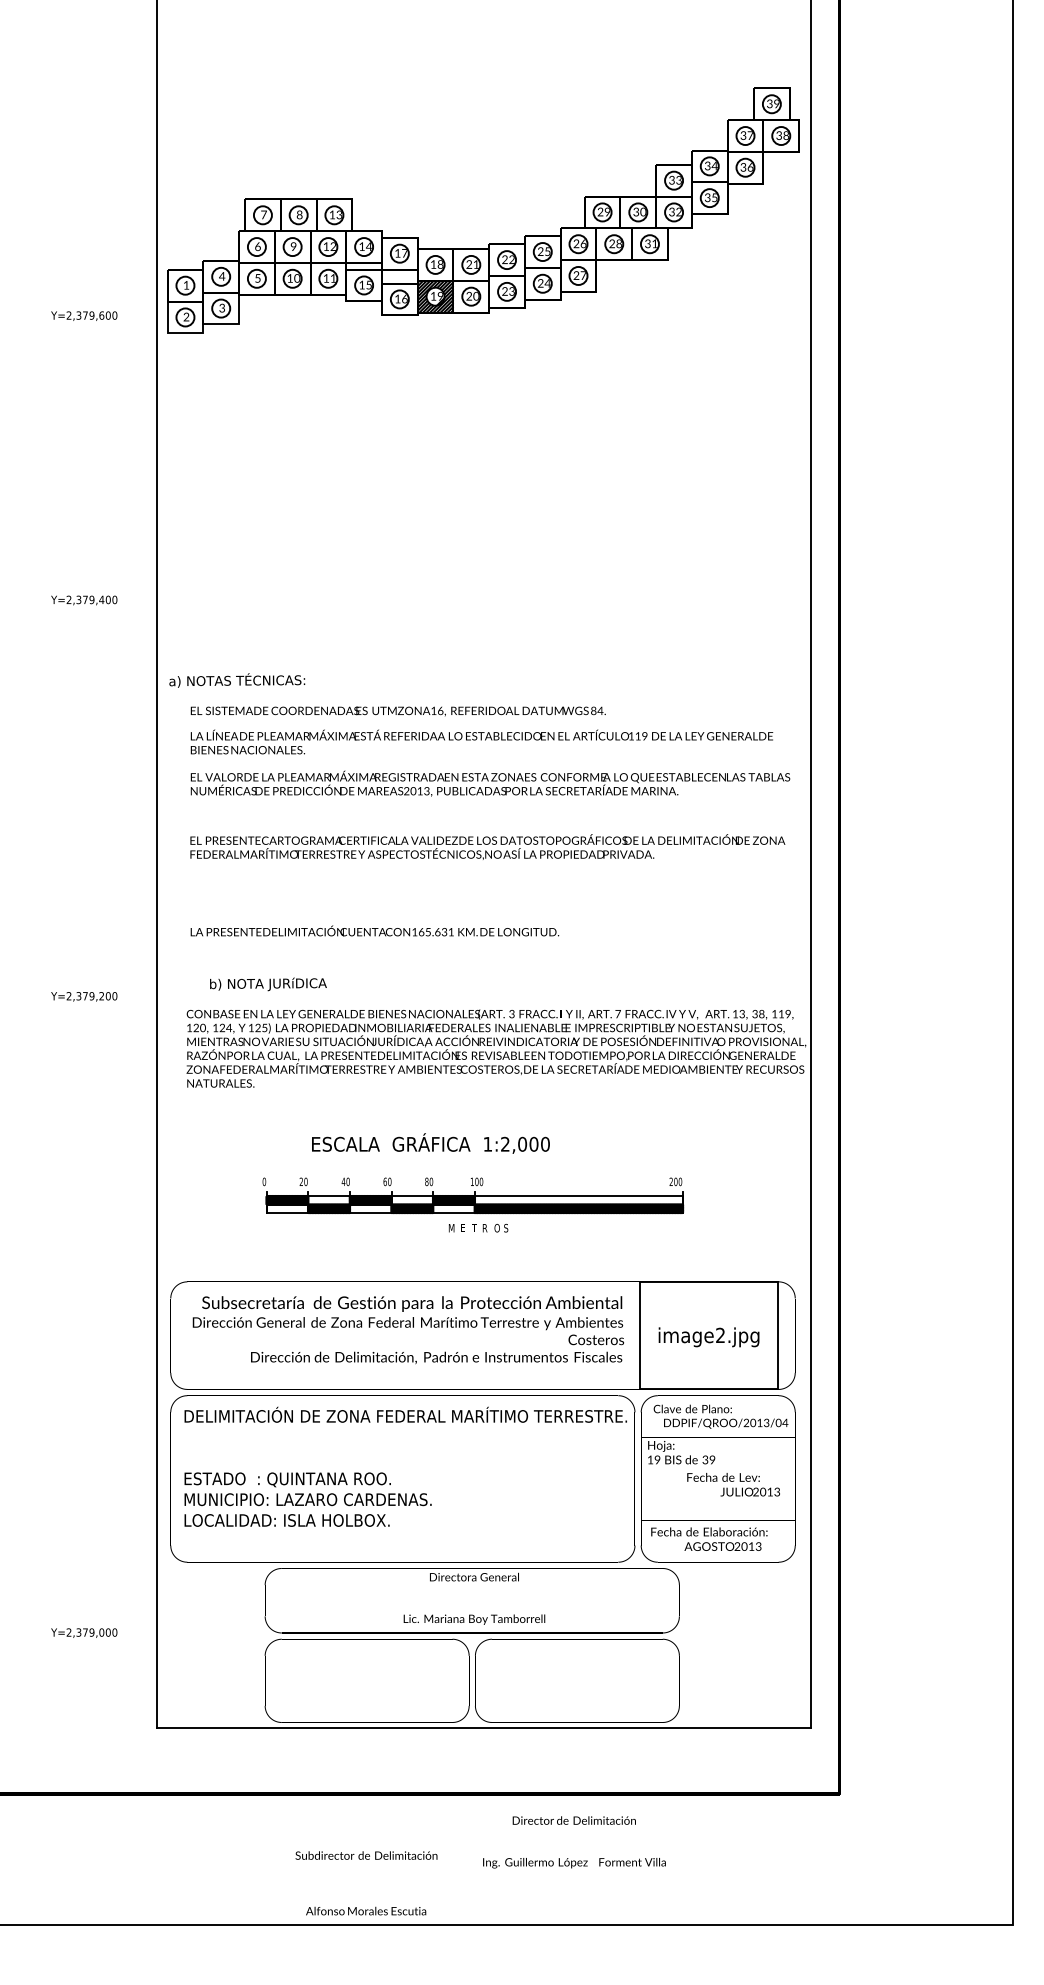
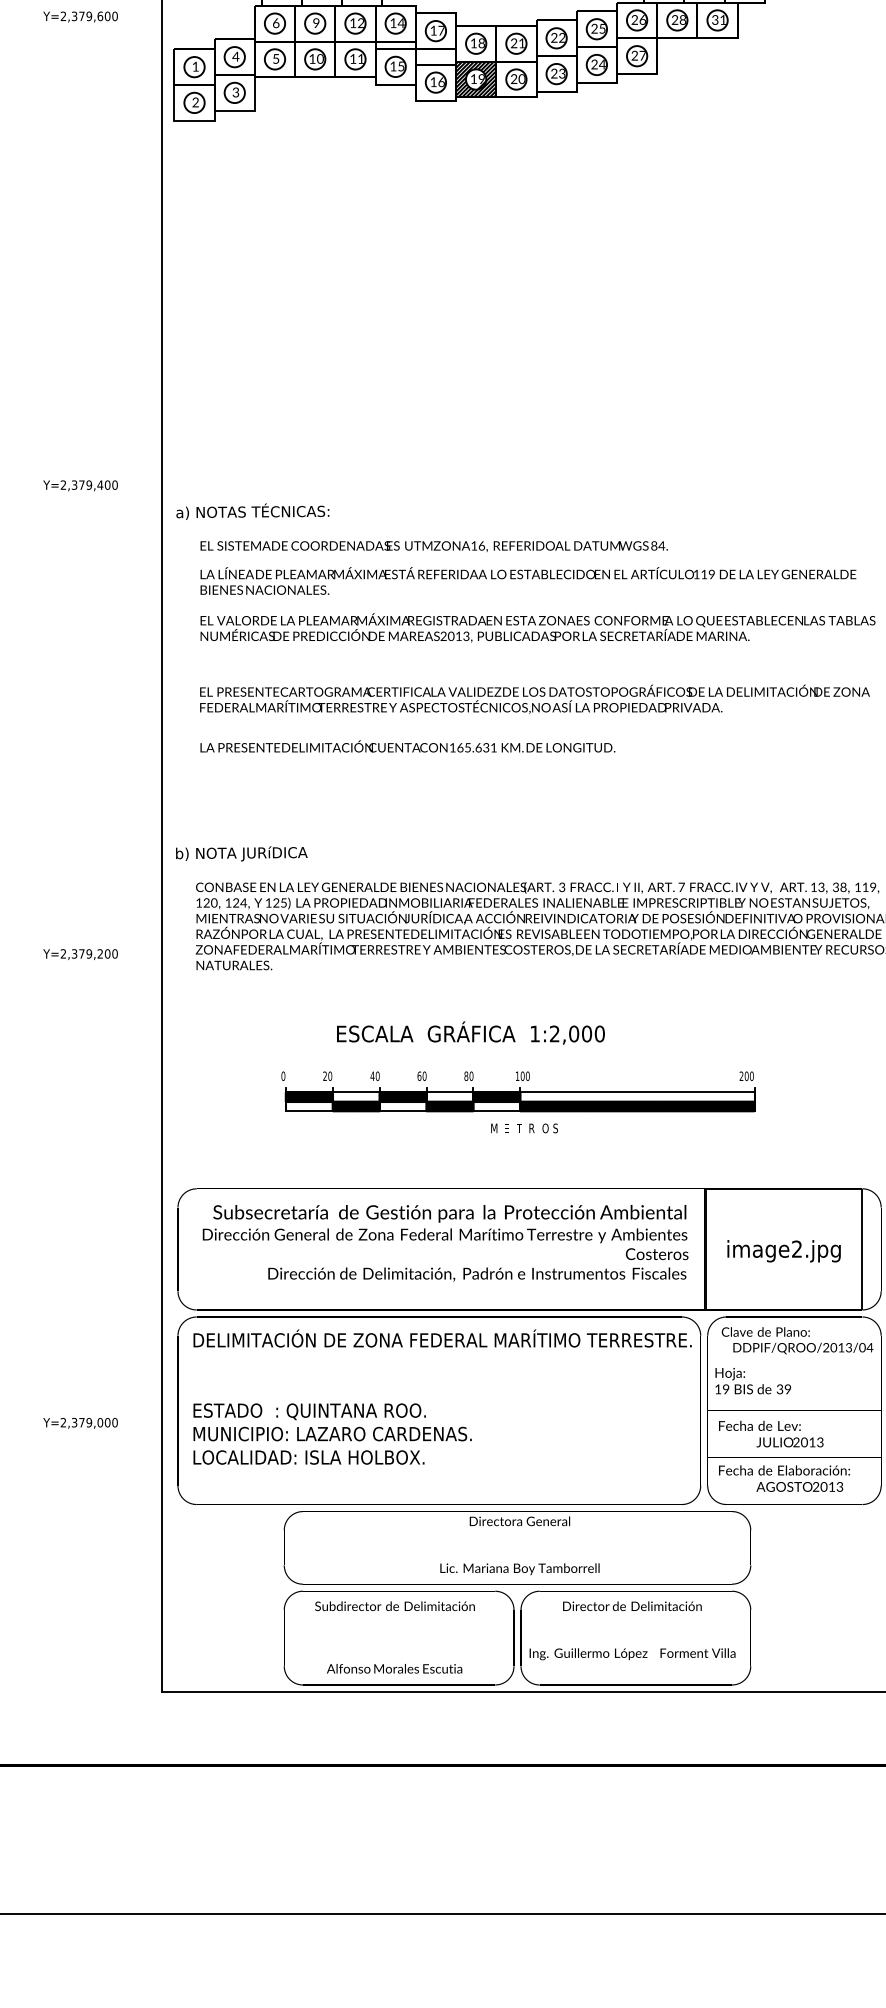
text: (84, 315) -> (80, 16), moved
text: (84, 600) -> (80, 485), moved
text: (374, 930) -> (407, 745), moved
text: (268, 984) -> (241, 854), moved
text: (84, 996) -> (80, 954), moved
text: (733, 1484) -> (771, 1433), moved
text: (84, 1632) -> (80, 1422), moved
text: (574, 1842) -> (632, 1630), moved
text: (366, 1883) -> (395, 1637), moved

